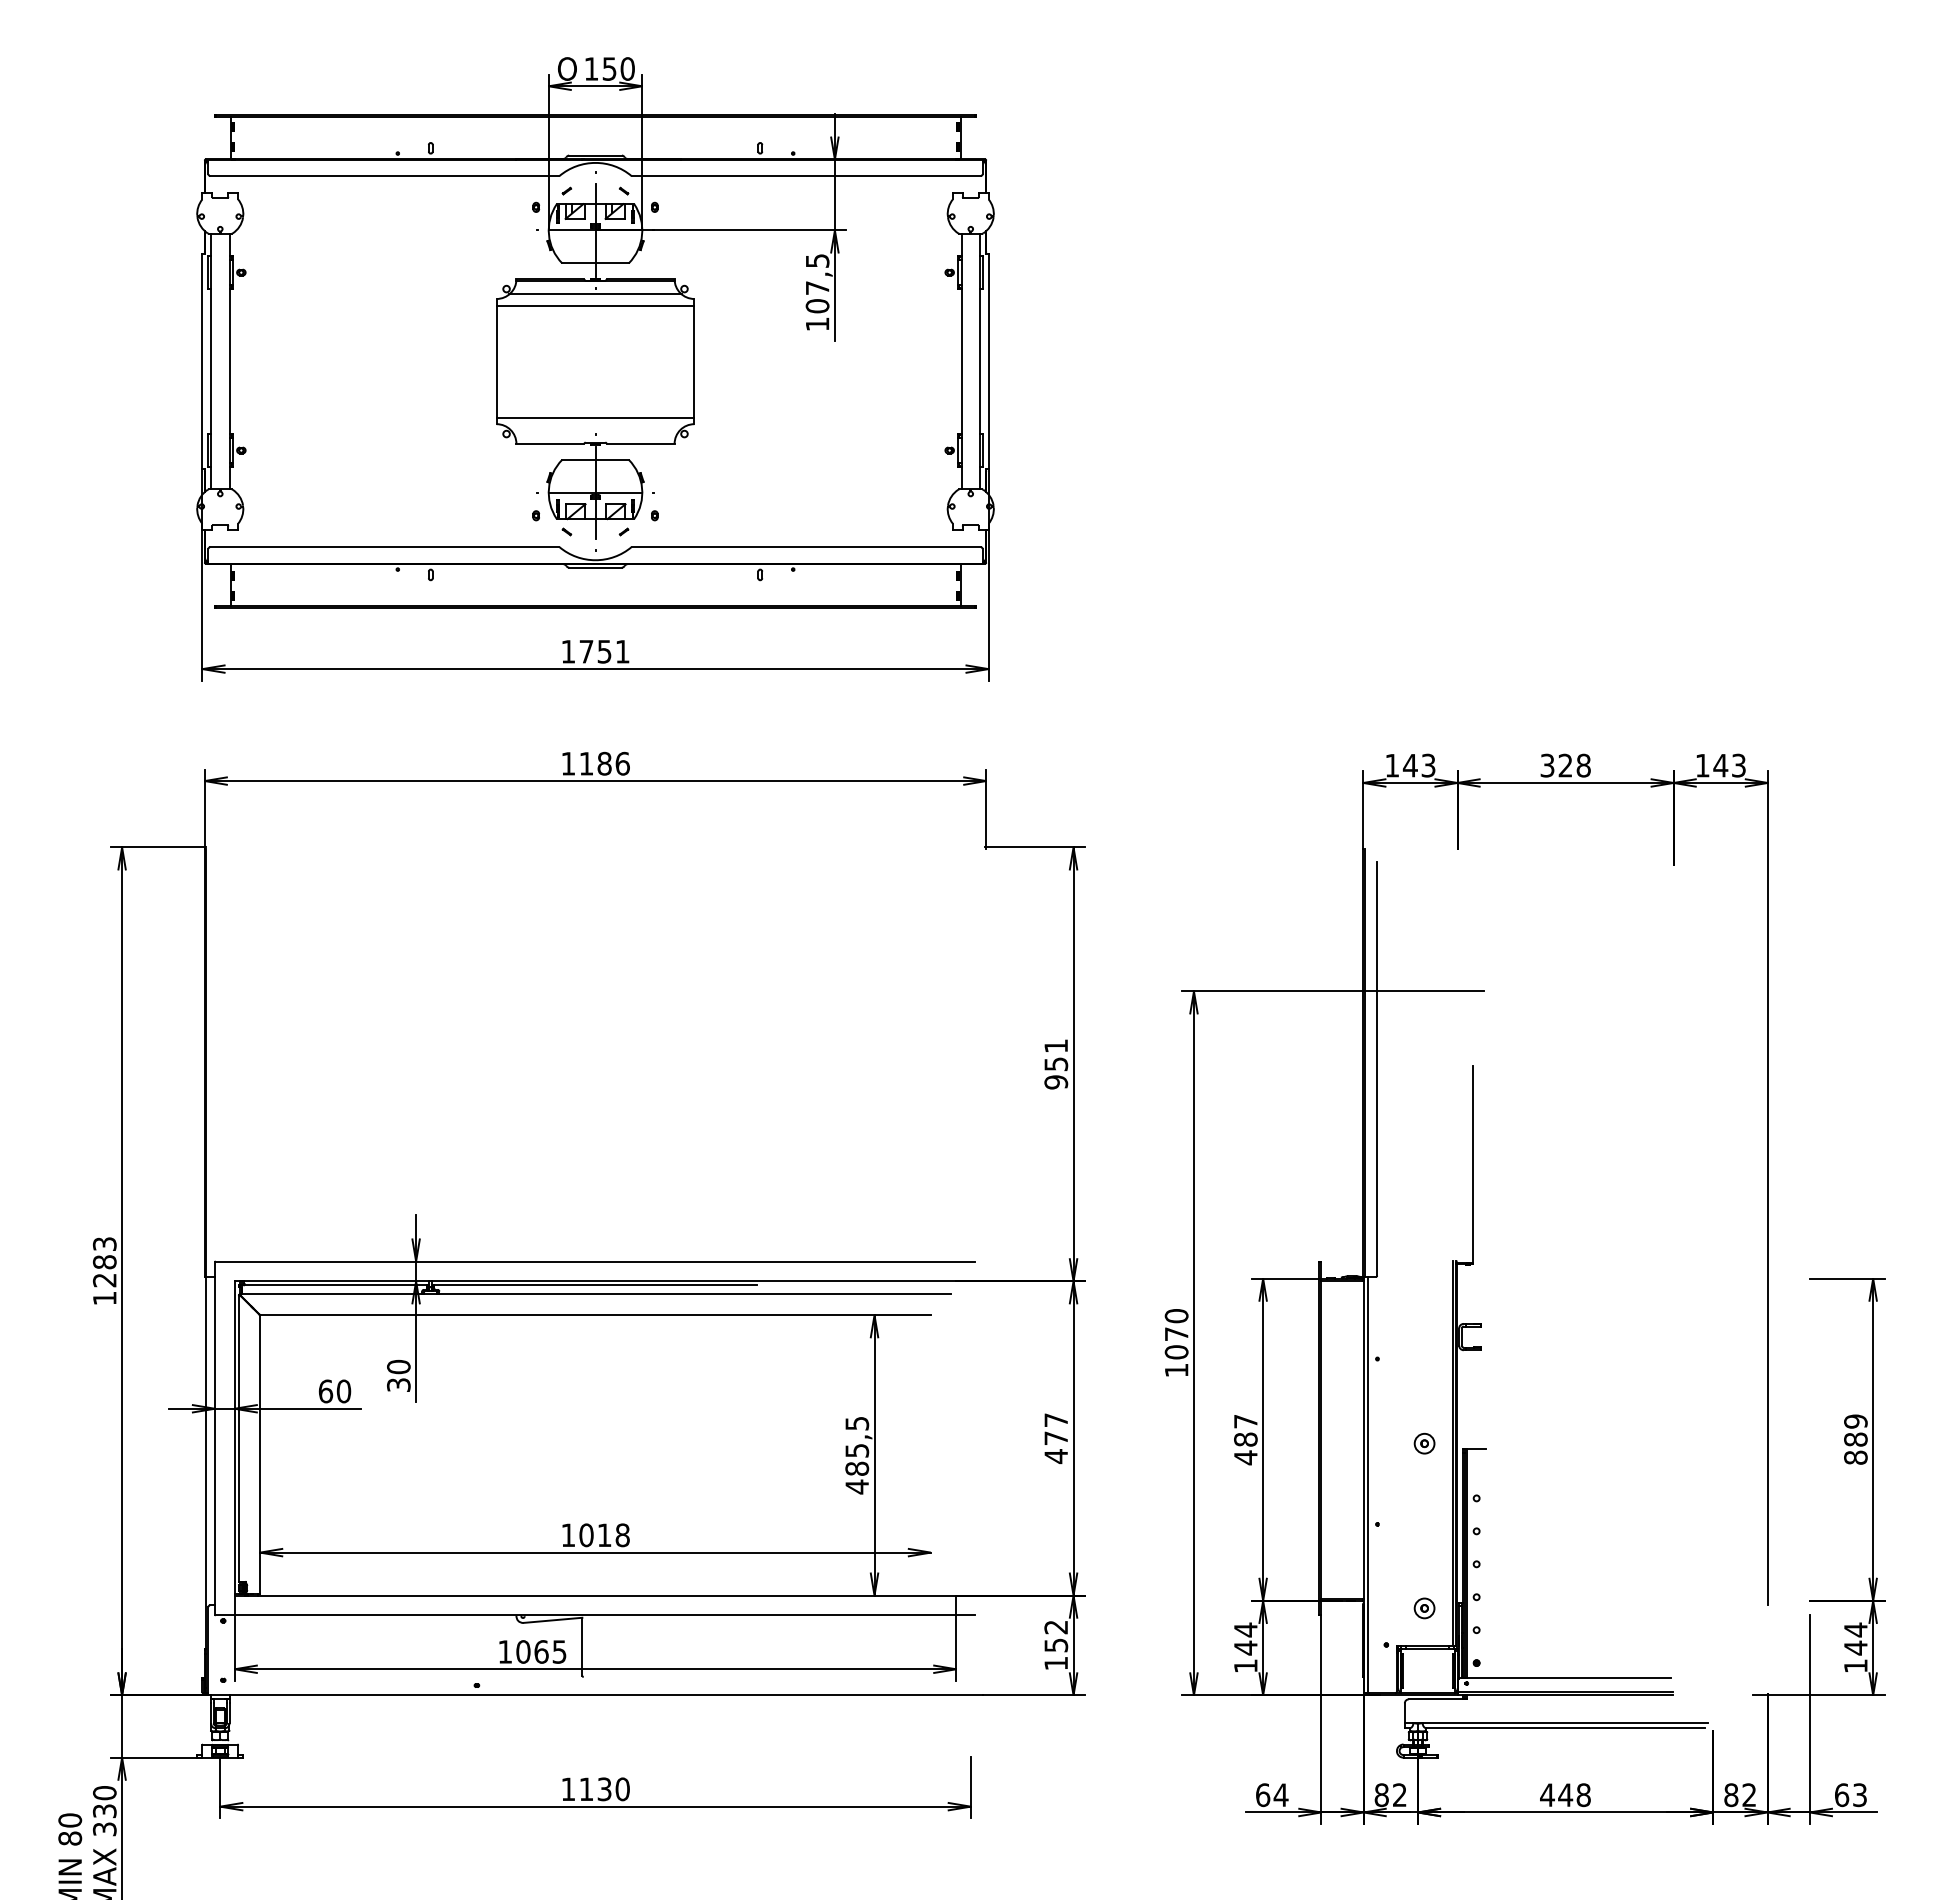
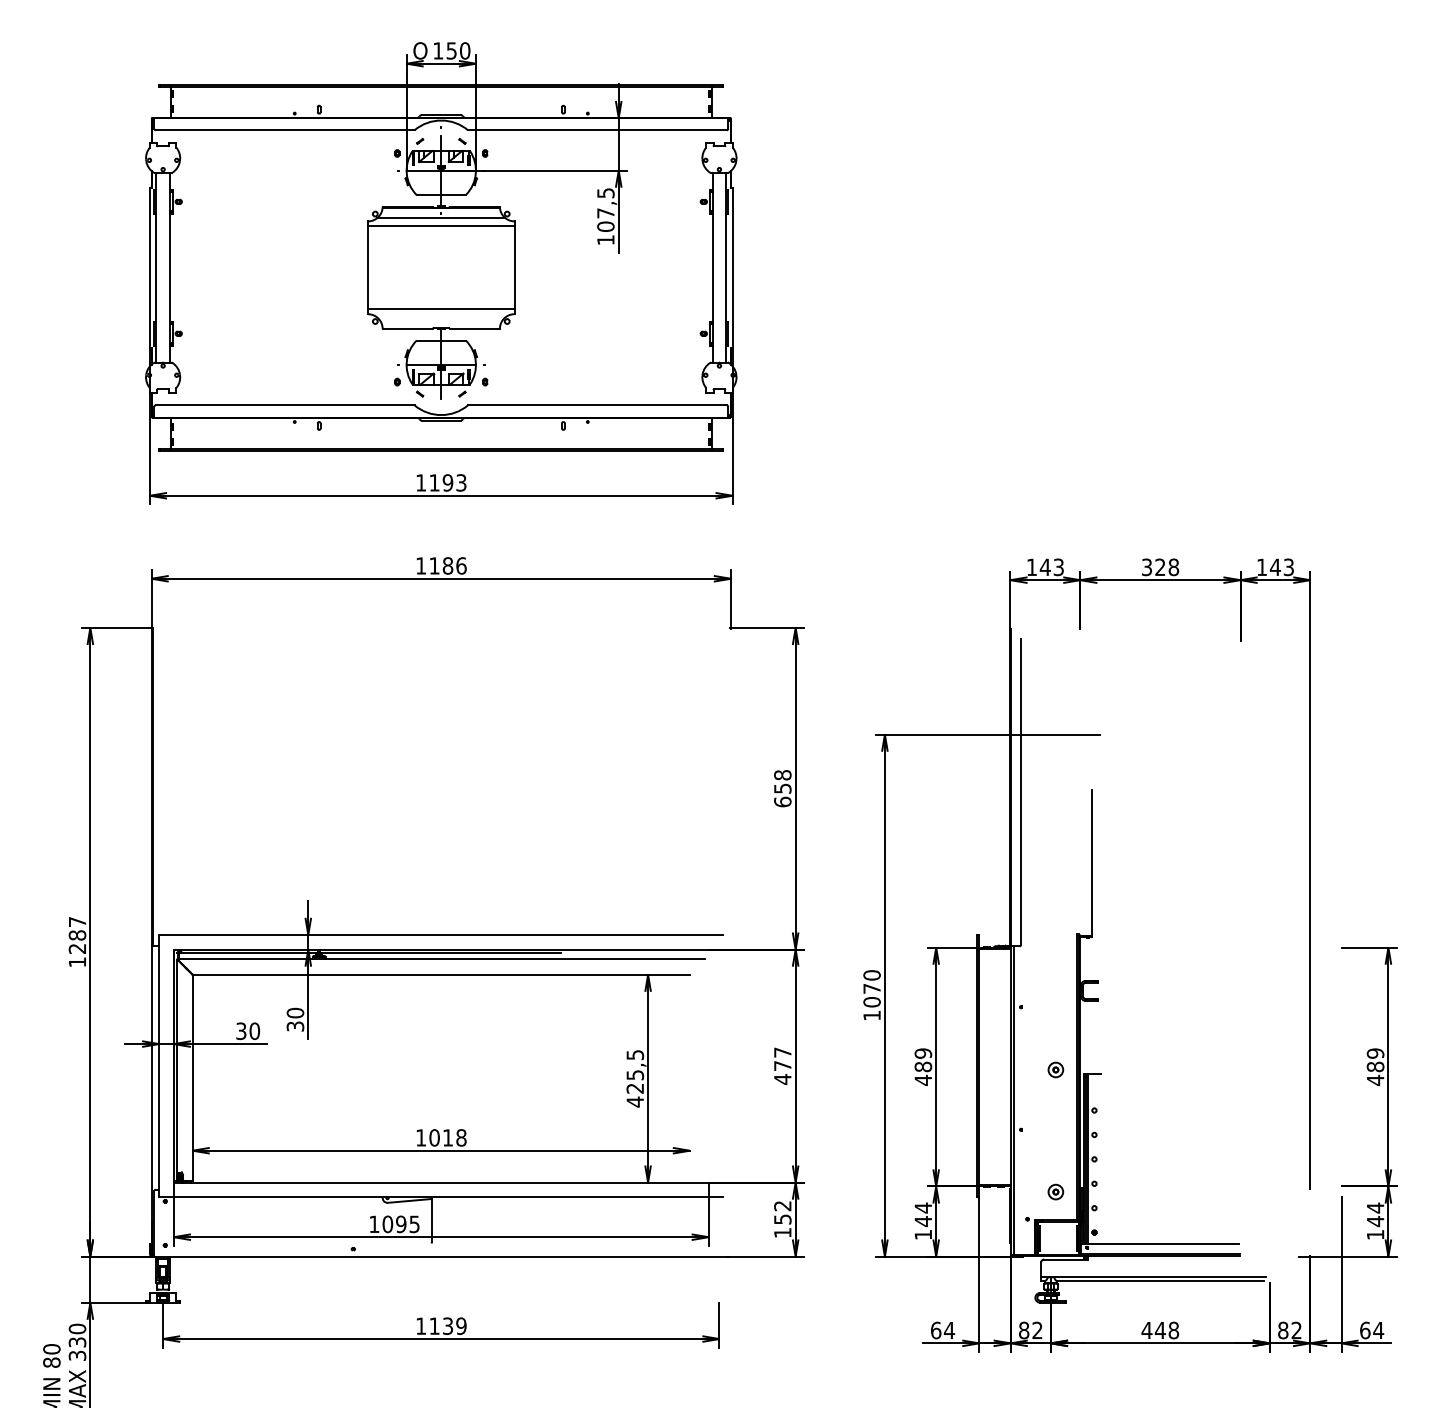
text: (604, 651) -> (447, 482), 1751 -> 1193
text: (1056, 1064) -> (783, 788), 951 -> 658
text: (104, 1243) -> (77, 921), 1283 -> 1287
text: (325, 1391) -> (241, 1031), 60 -> 30
text: (1245, 1421) -> (923, 1053), 487 -> 489
text: (1855, 1457) -> (1375, 1080), 889 -> 489
text: (857, 1468) -> (635, 1088), 485,5 -> 425,5
text: (541, 1651) -> (401, 1224), 1065 -> 1095
text: (622, 1789) -> (461, 1326), 1130 -> 1139
text: (1859, 1795) -> (1378, 1330), 63 -> 64

